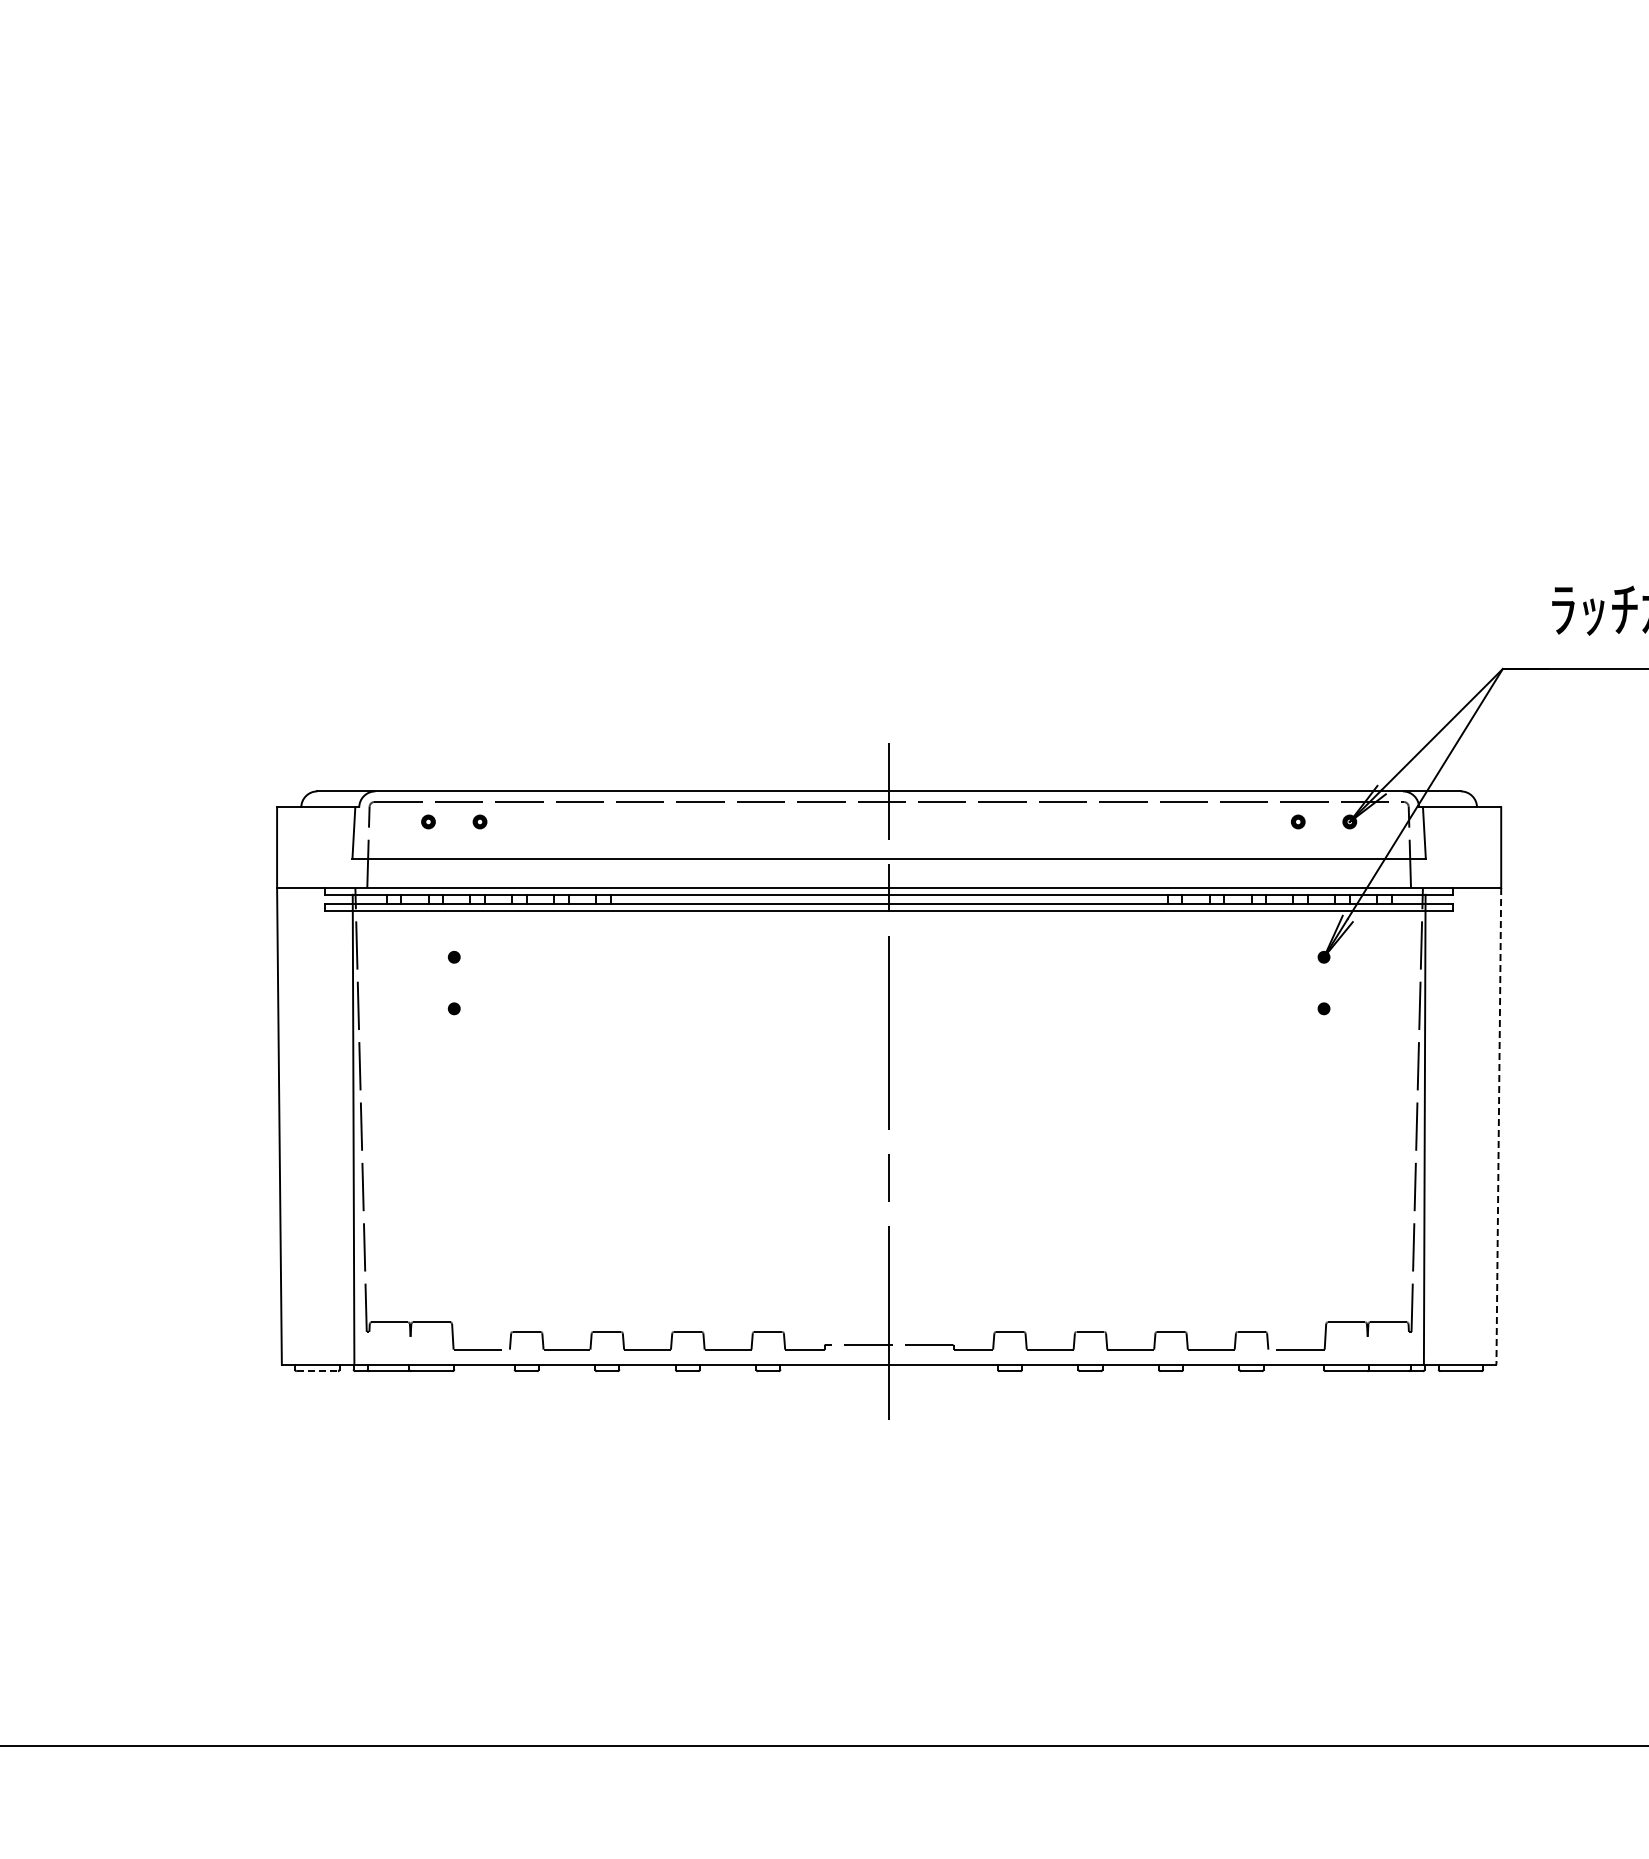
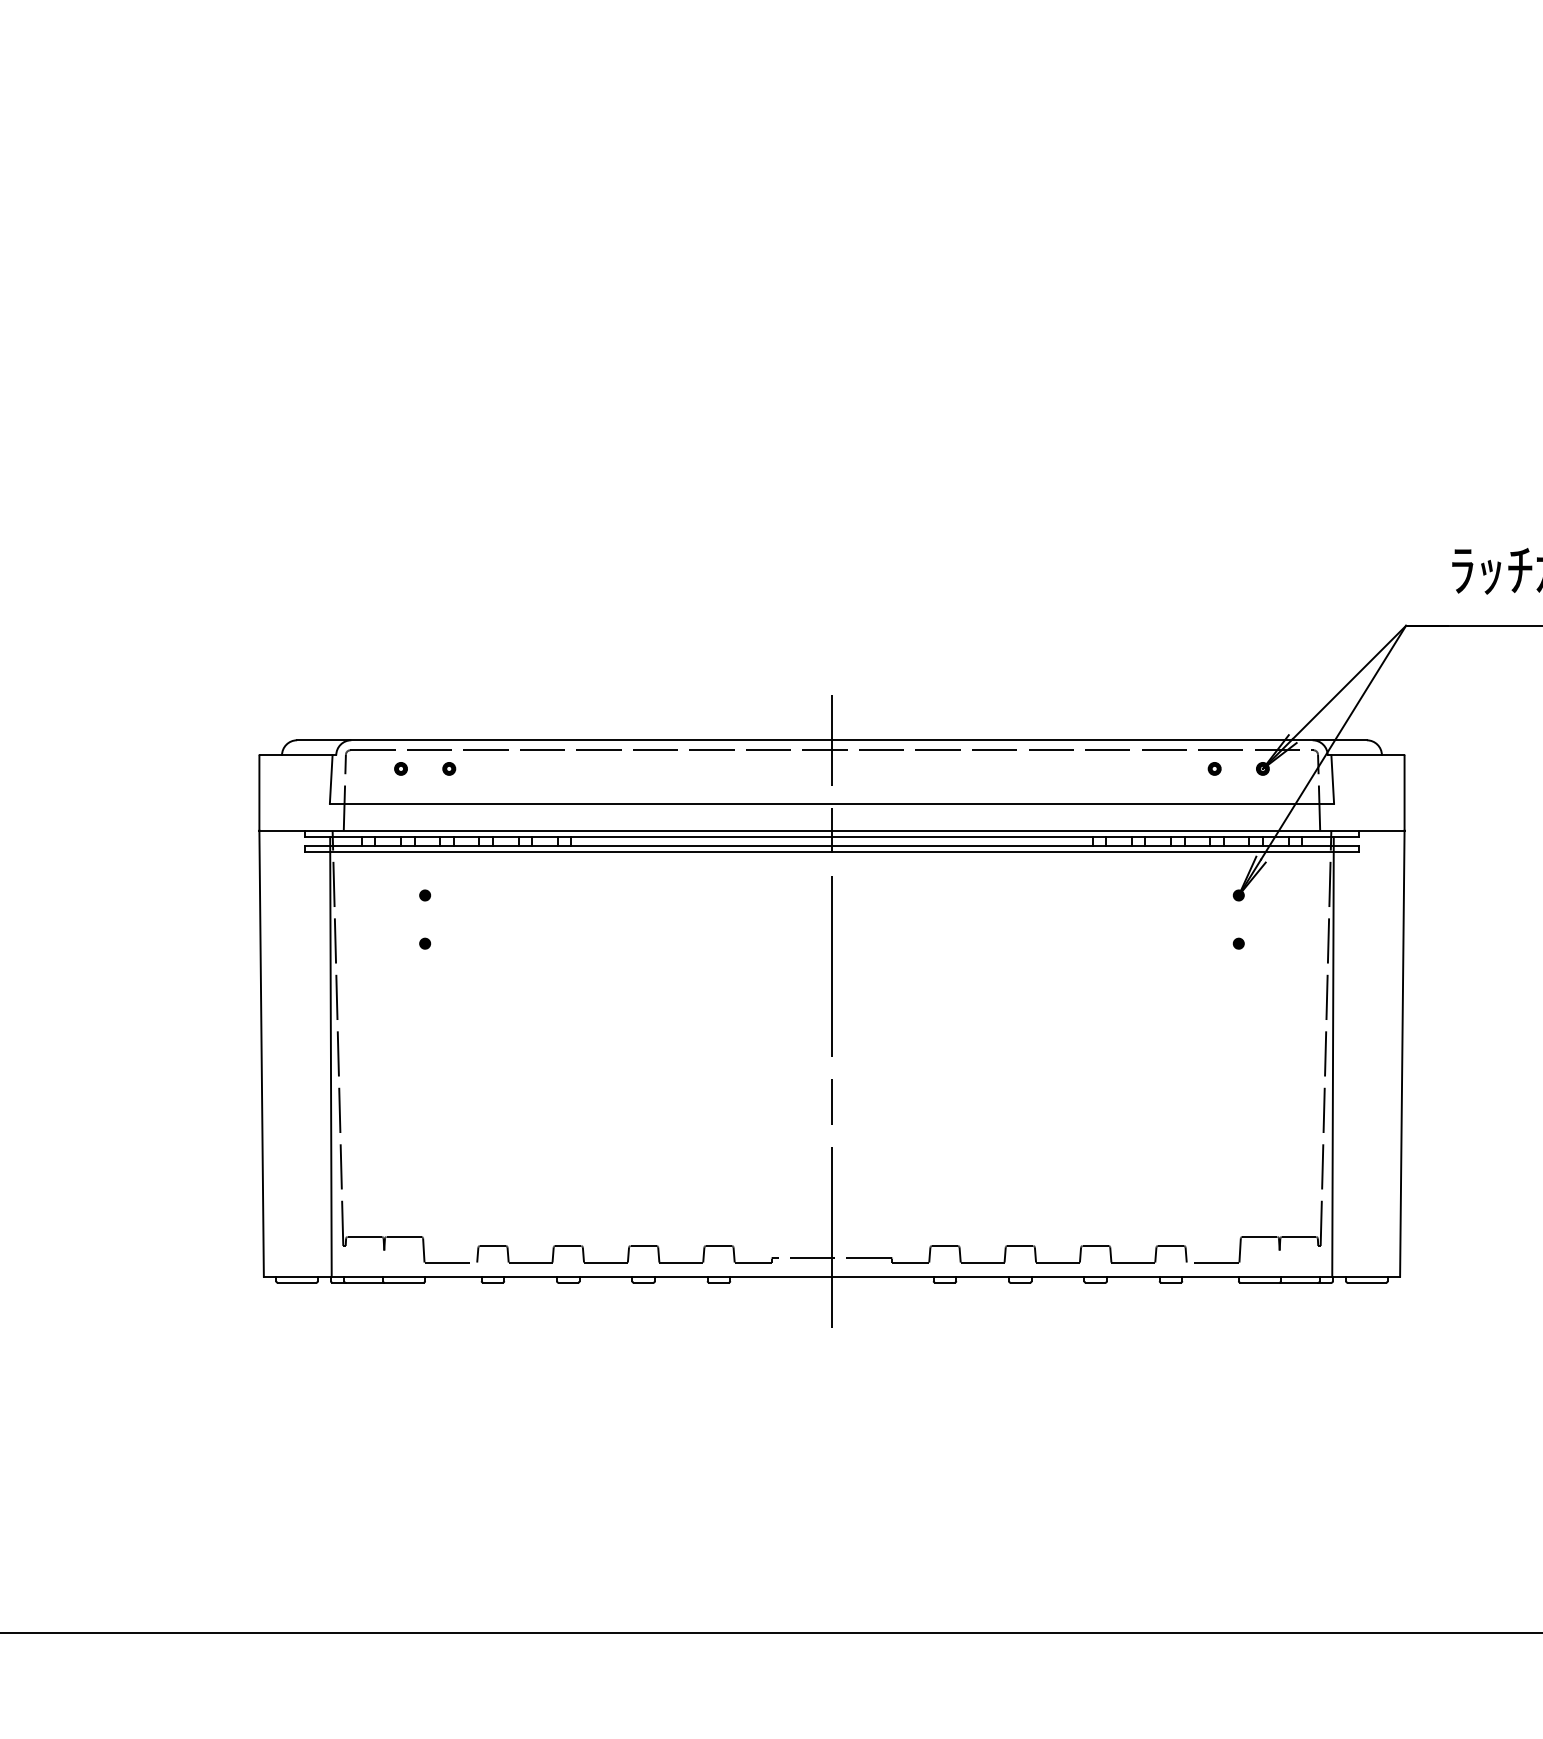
line: (1498, 1126) -> (1402, 1053), dashed -> solid
line: (317, 1371) -> (297, 1282), dashed -> solid

